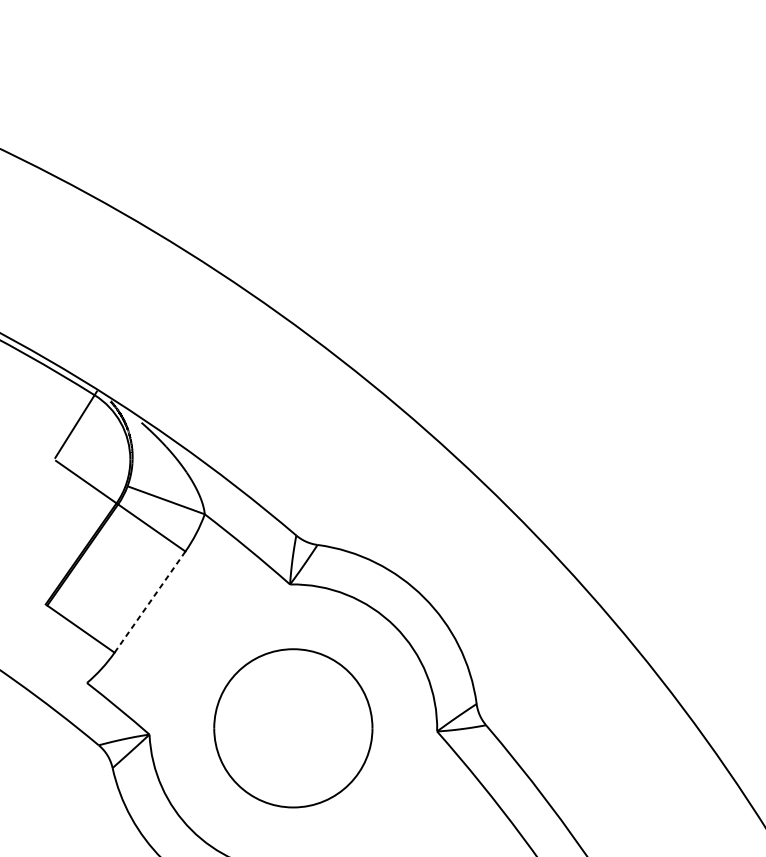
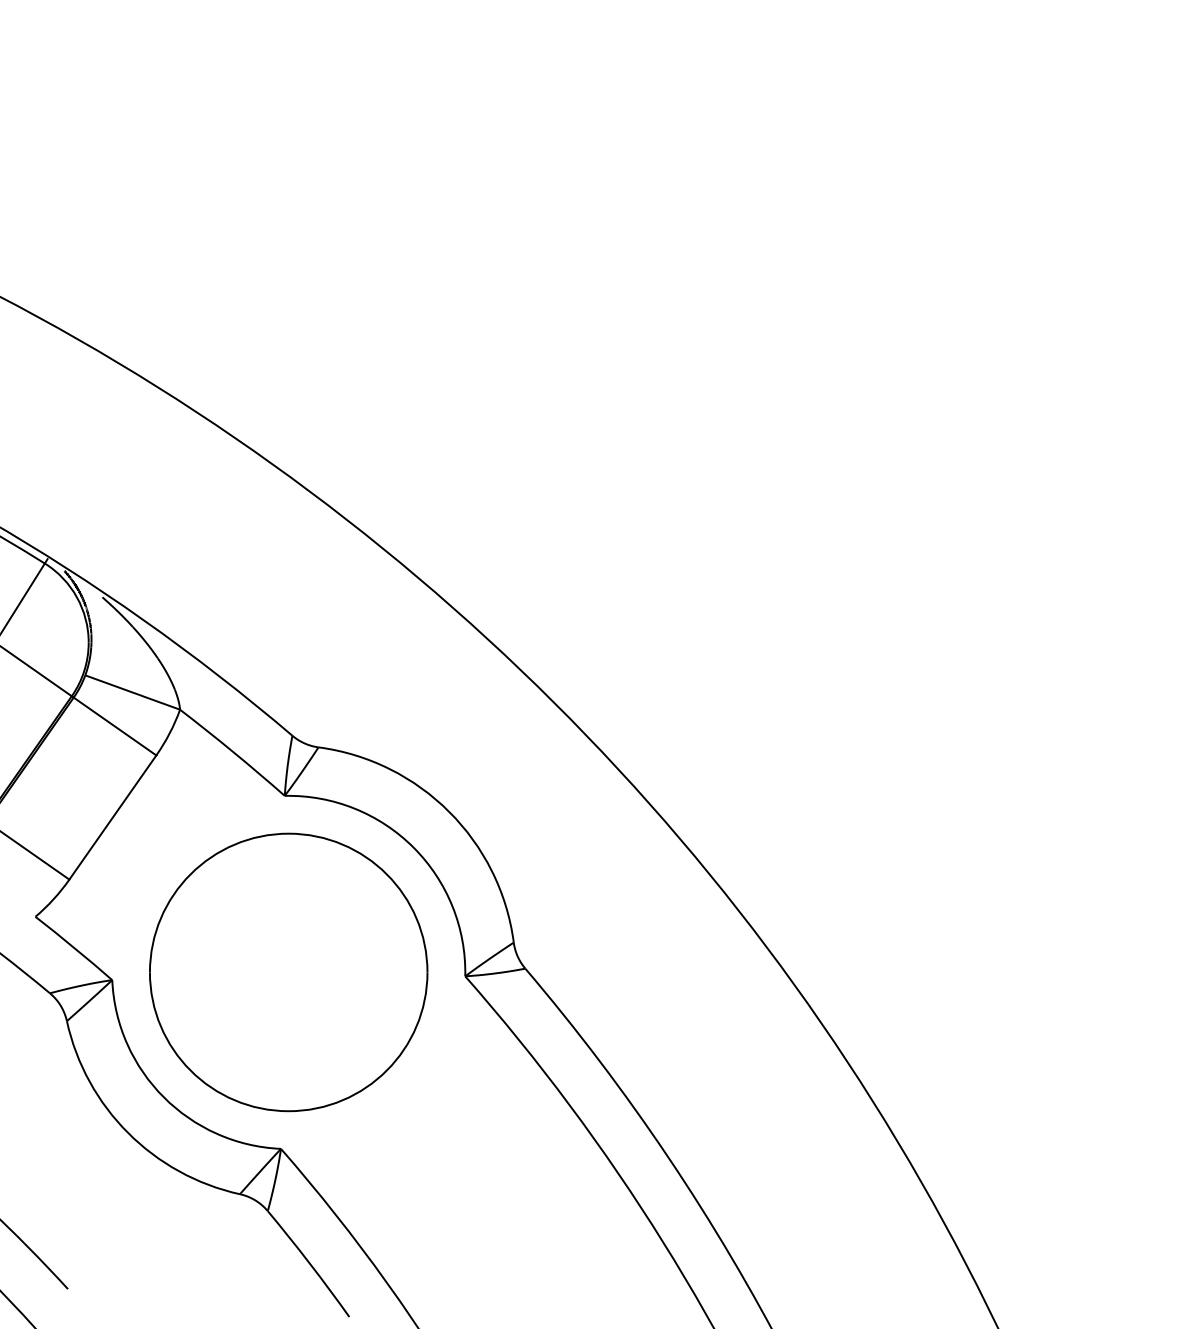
line: (149, 602) -> (112, 817), dashed -> solid
part: (293, 728) -> (288, 972), size x1.43

